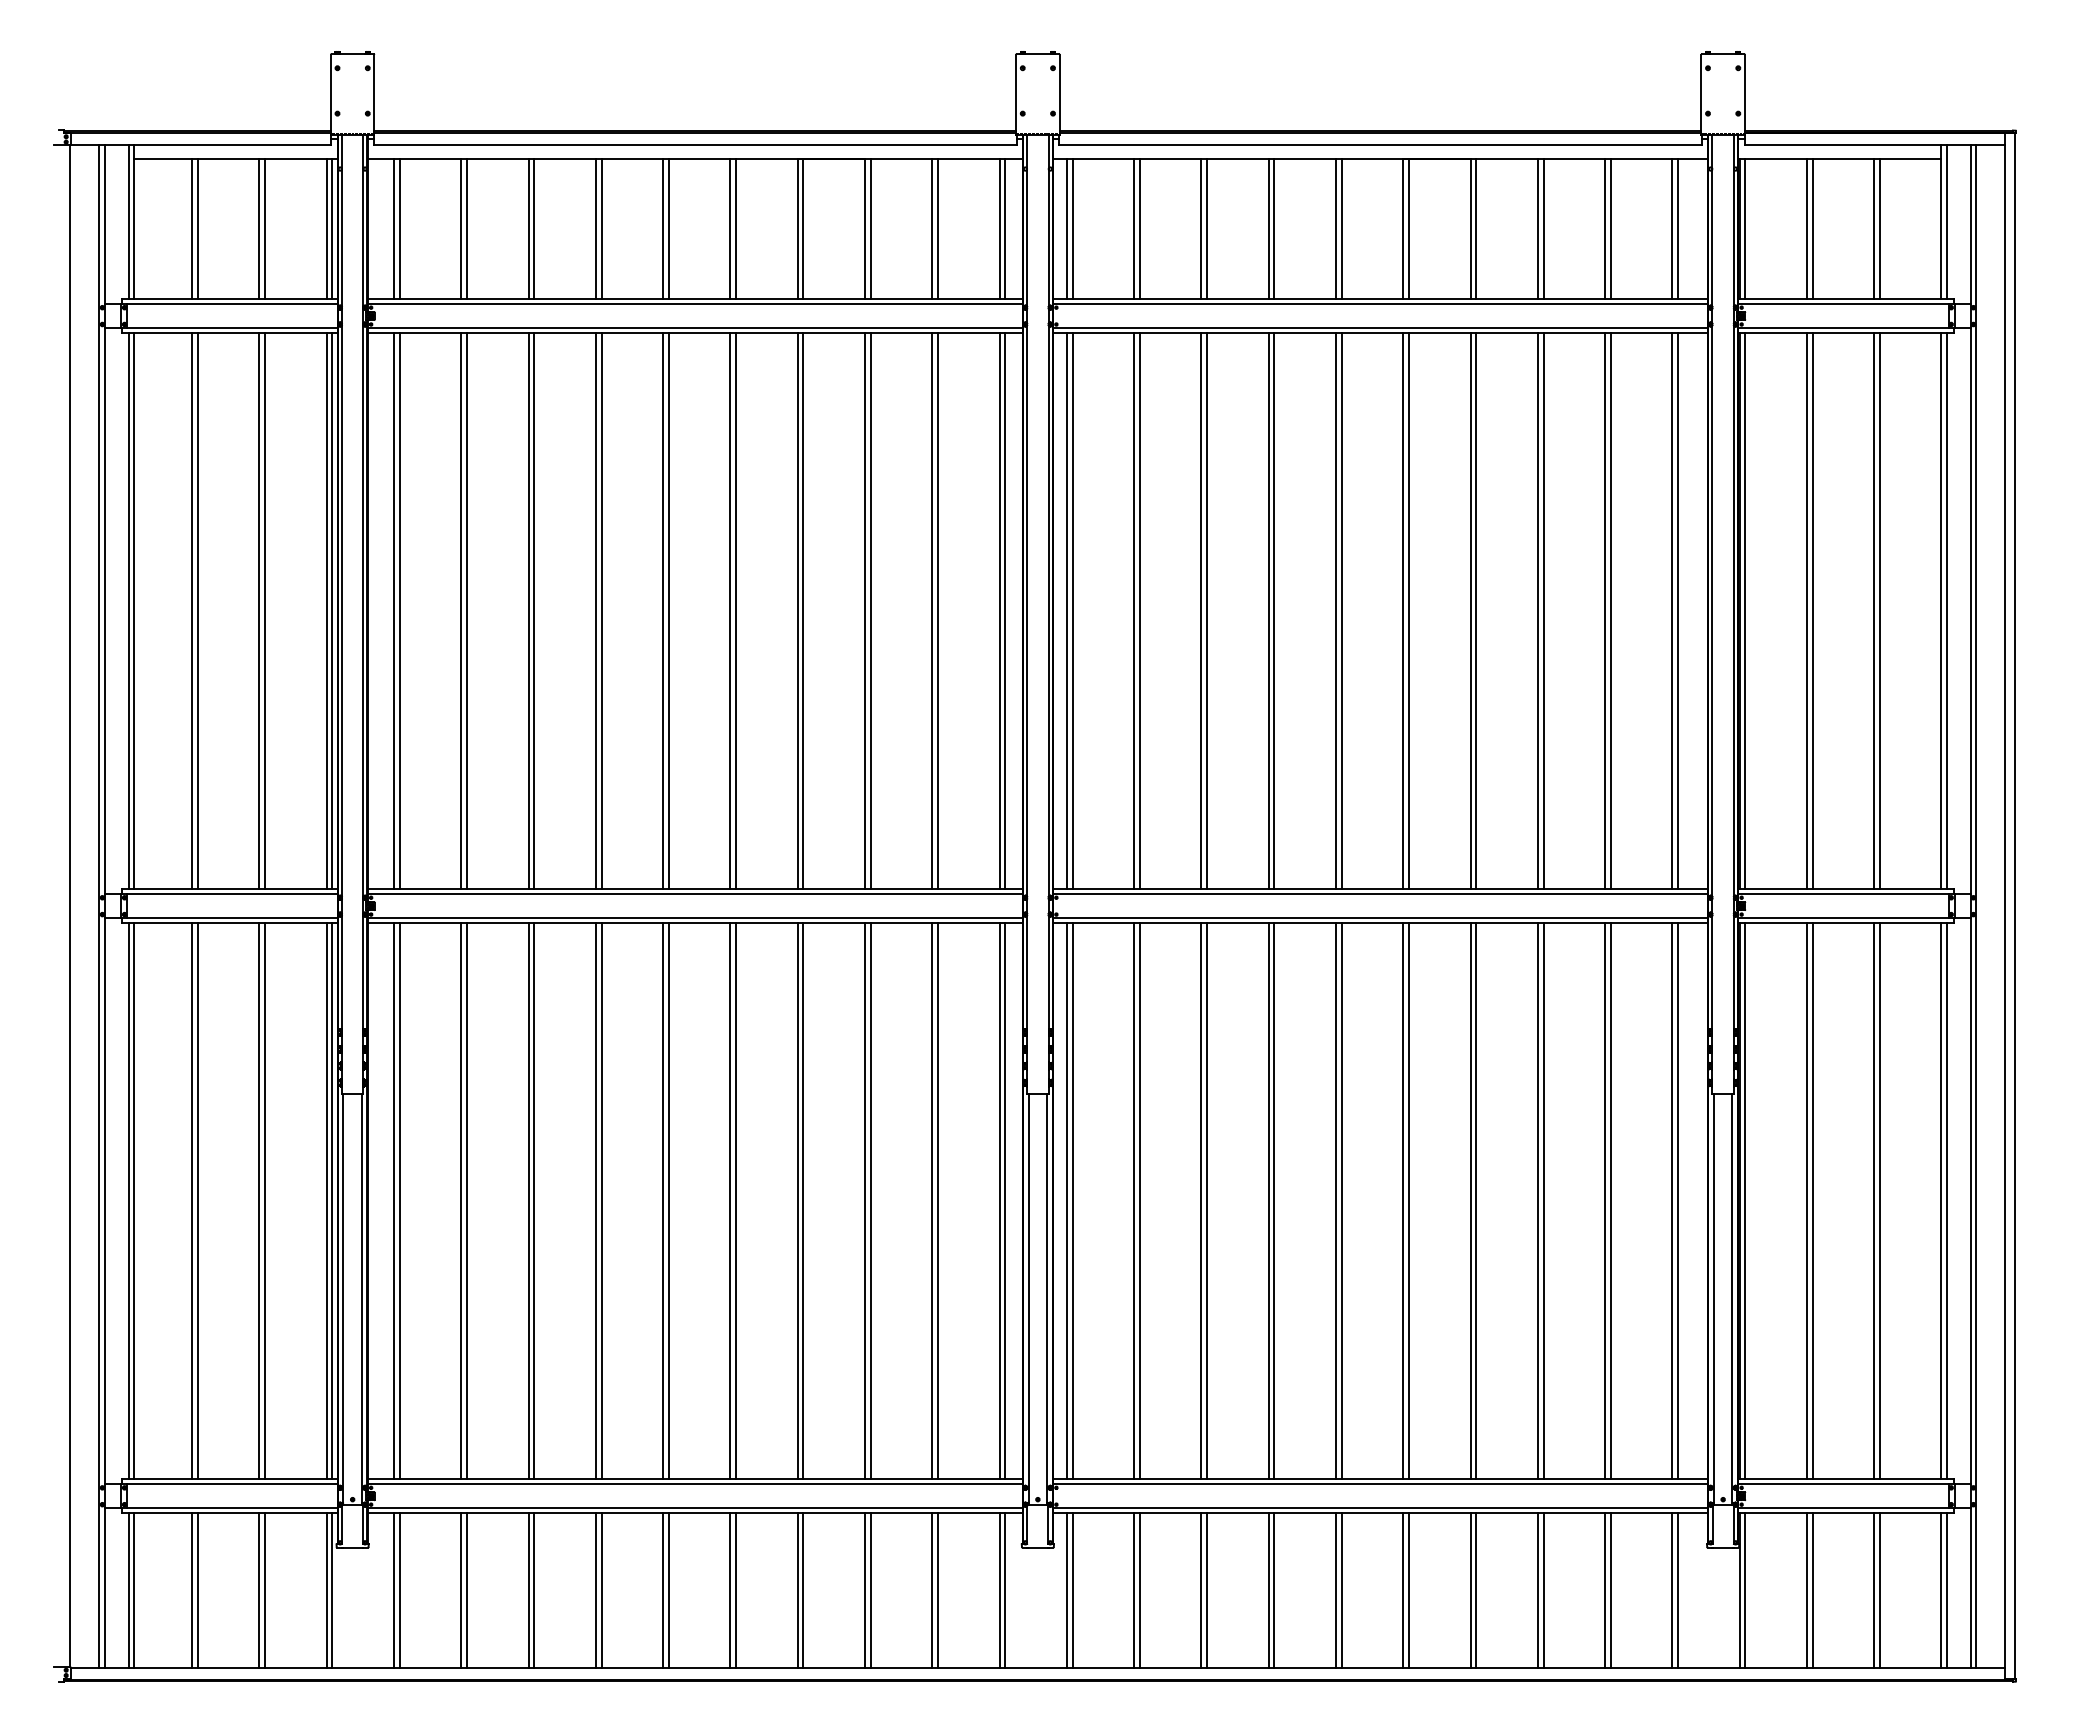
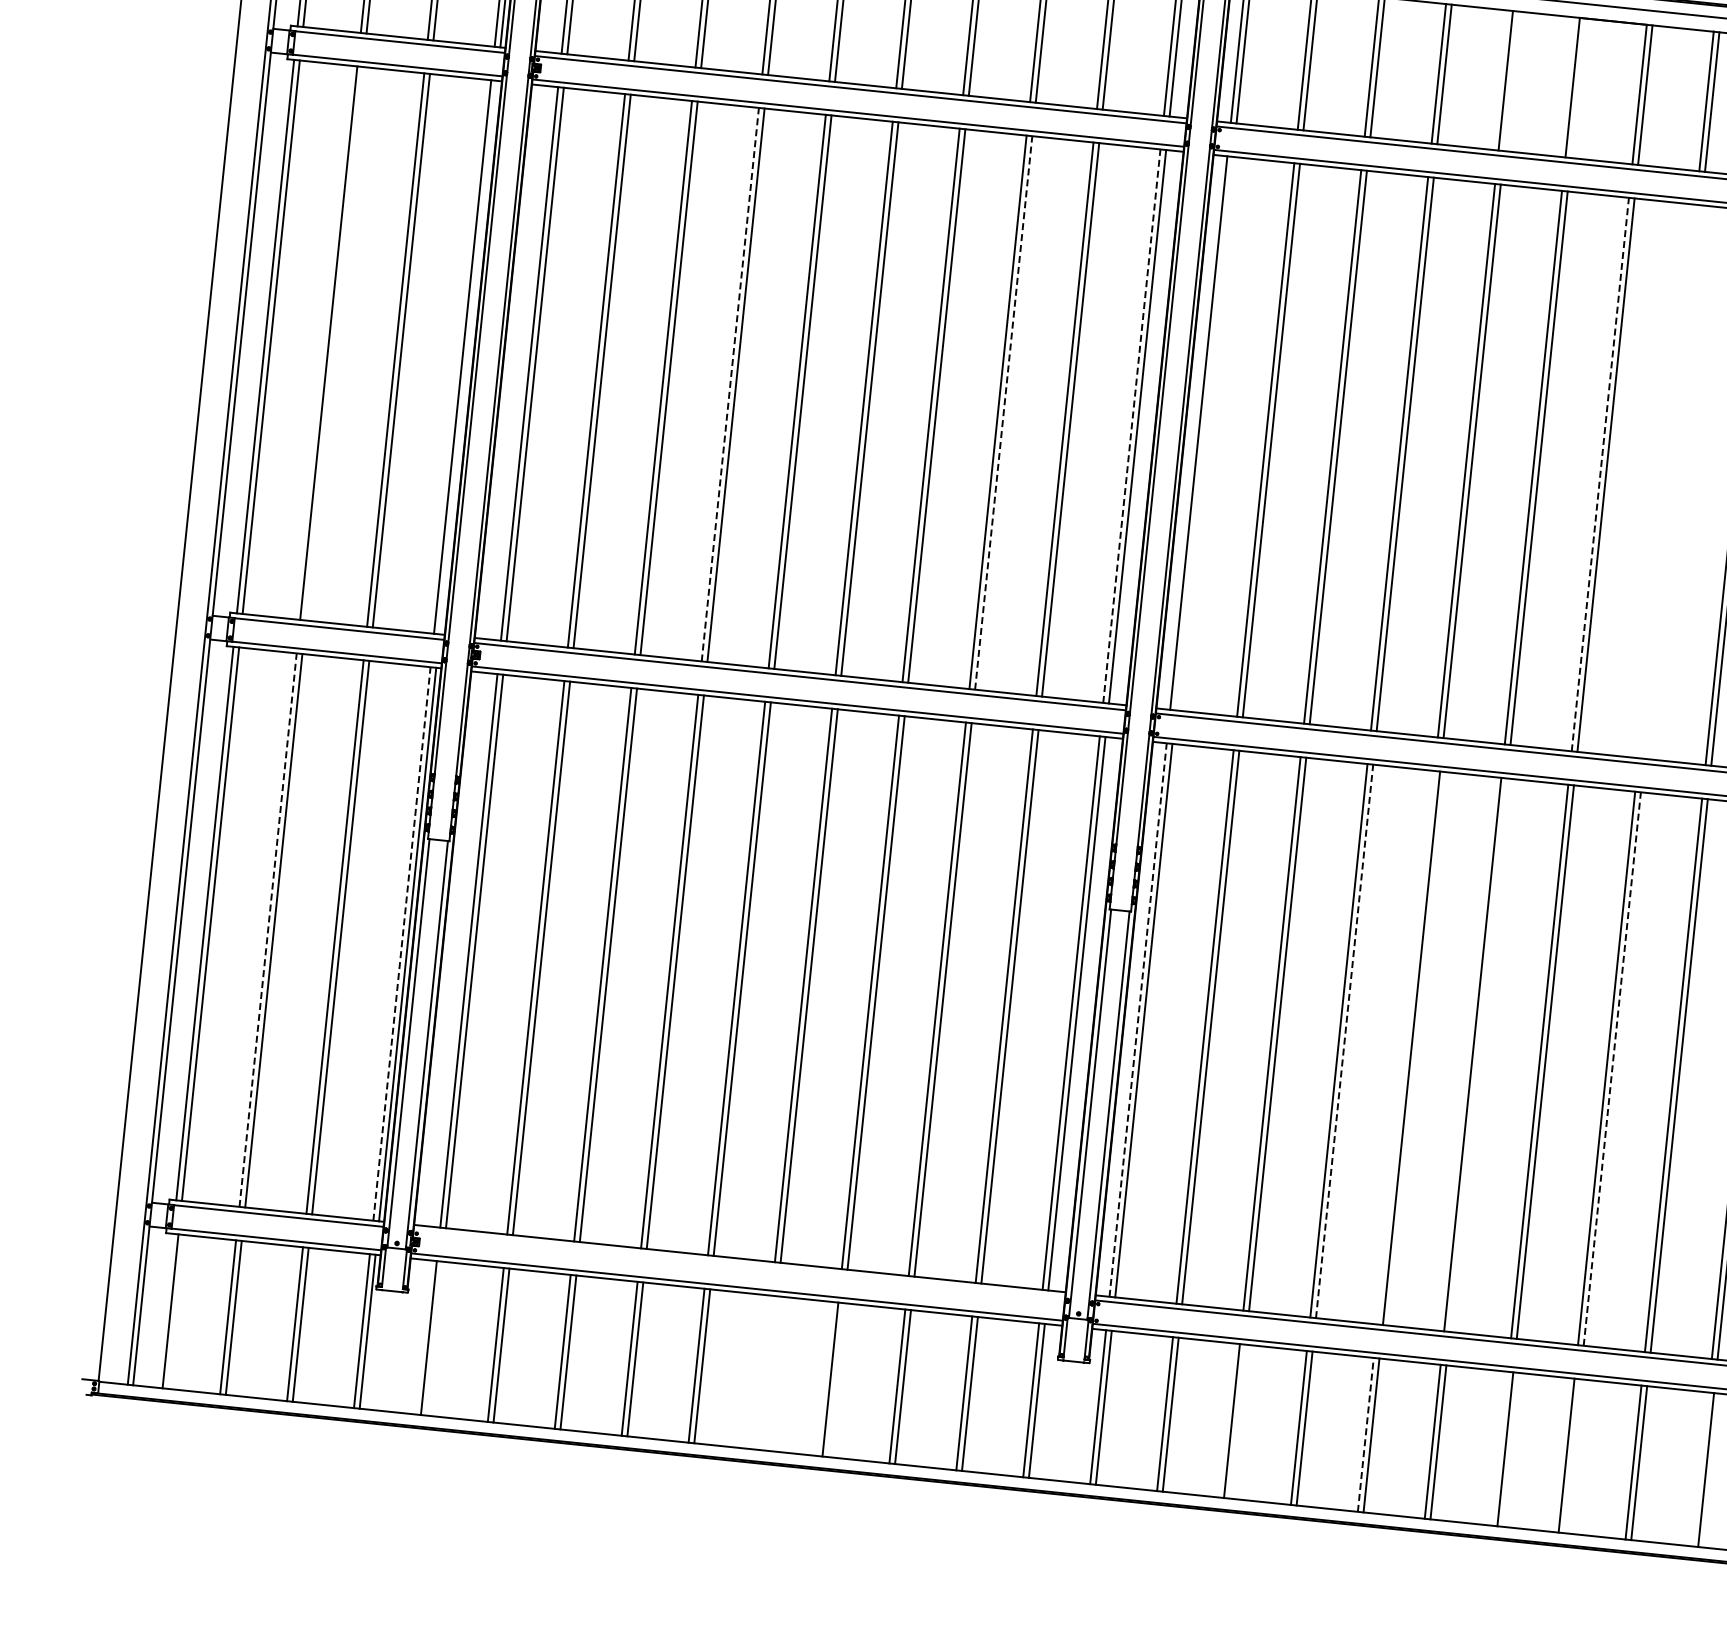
line: (1341, 229) -> (1511, 81), removed
line: (1408, 229) -> (1577, 88), removed
line: (197, 610) -> (334, 343), removed
line: (332, 610) -> (468, 356), removed
line: (595, 610) -> (730, 384), solid -> dashed
line: (870, 610) -> (1003, 412), solid -> dashed
line: (999, 610) -> (1131, 425), solid -> dashed
line: (1072, 610) -> (1204, 433), removed
line: (1470, 610) -> (1600, 473), solid -> dashed
line: (1537, 610) -> (1667, 480), removed
line: (1543, 610) -> (1672, 481), removed
line: (192, 1200) -> (268, 929), solid -> dashed
line: (326, 1200) -> (401, 943), solid -> dashed
line: (1066, 1200) -> (1137, 1019), solid -> dashed
line: (1274, 1200) -> (1344, 1040), solid -> dashed
line: (1543, 1200) -> (1612, 1068), solid -> dashed
line: (1335, 1201) -> (1405, 1047), removed
line: (1408, 1201) -> (1477, 1055), removed
line: (694, 1484) -> (738, 1263), removed
line: (1335, 1589) -> (1365, 1433), solid -> dashed
line: (128, 1590) -> (164, 1310), removed
line: (399, 1590) -> (434, 1338), removed
line: (730, 1590) -> (763, 1372), removed
line: (736, 1590) -> (769, 1373), removed
line: (803, 1590) -> (836, 1380), removed
line: (1207, 1590) -> (1238, 1421), removed
line: (1470, 1590) -> (1499, 1448), removed
line: (1543, 1590) -> (1572, 1456), removed
line: (1672, 1590) -> (1700, 1469), removed

